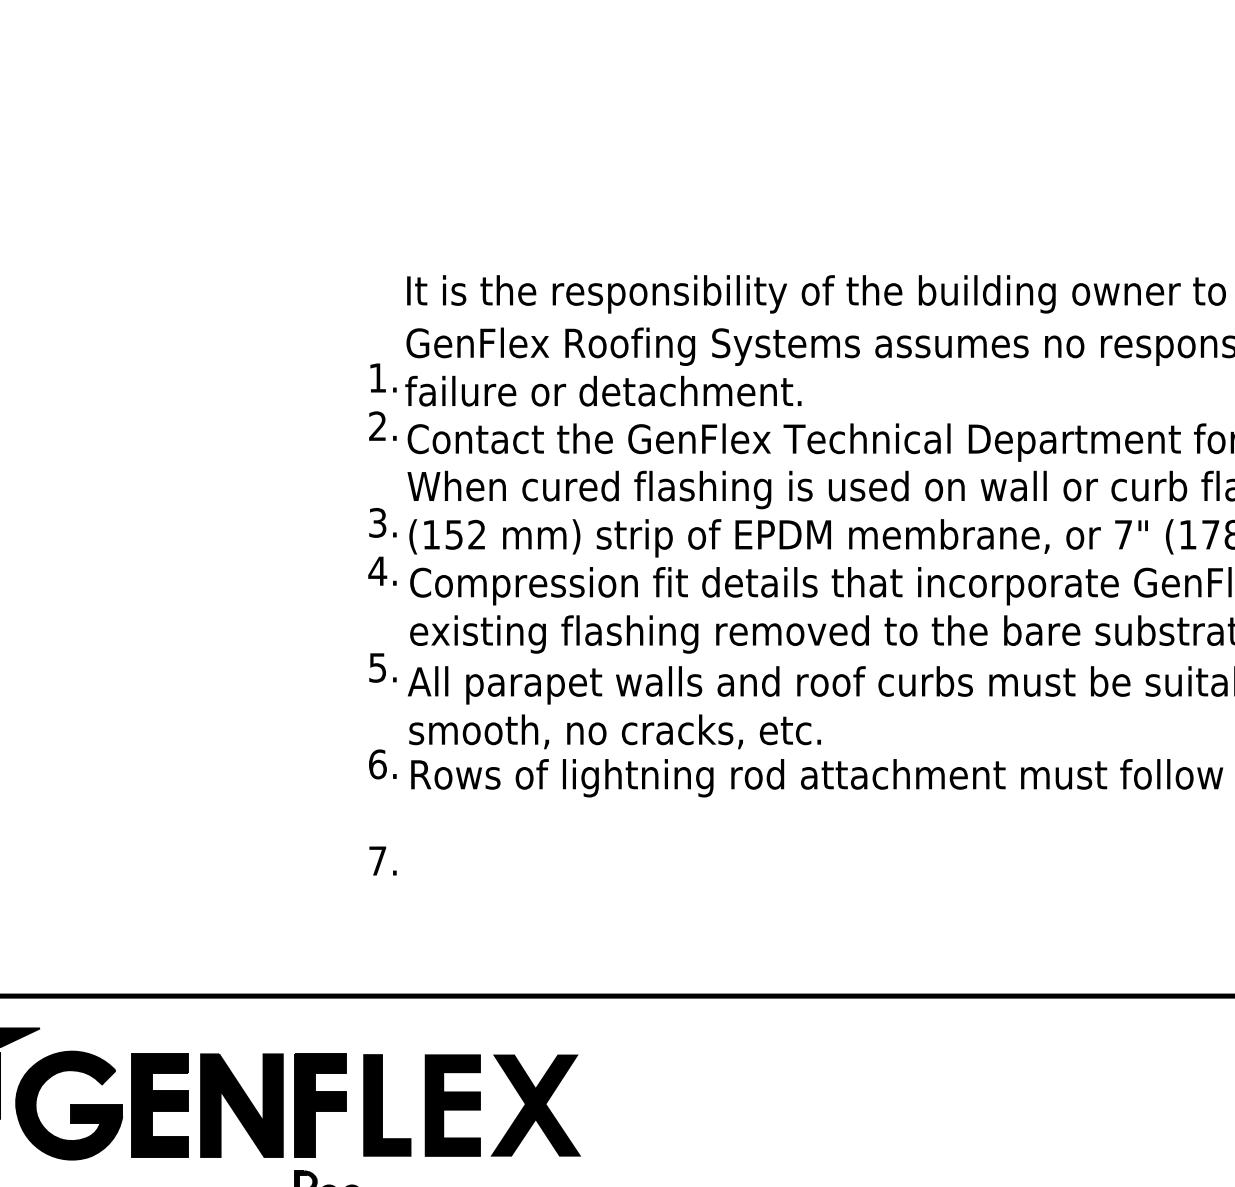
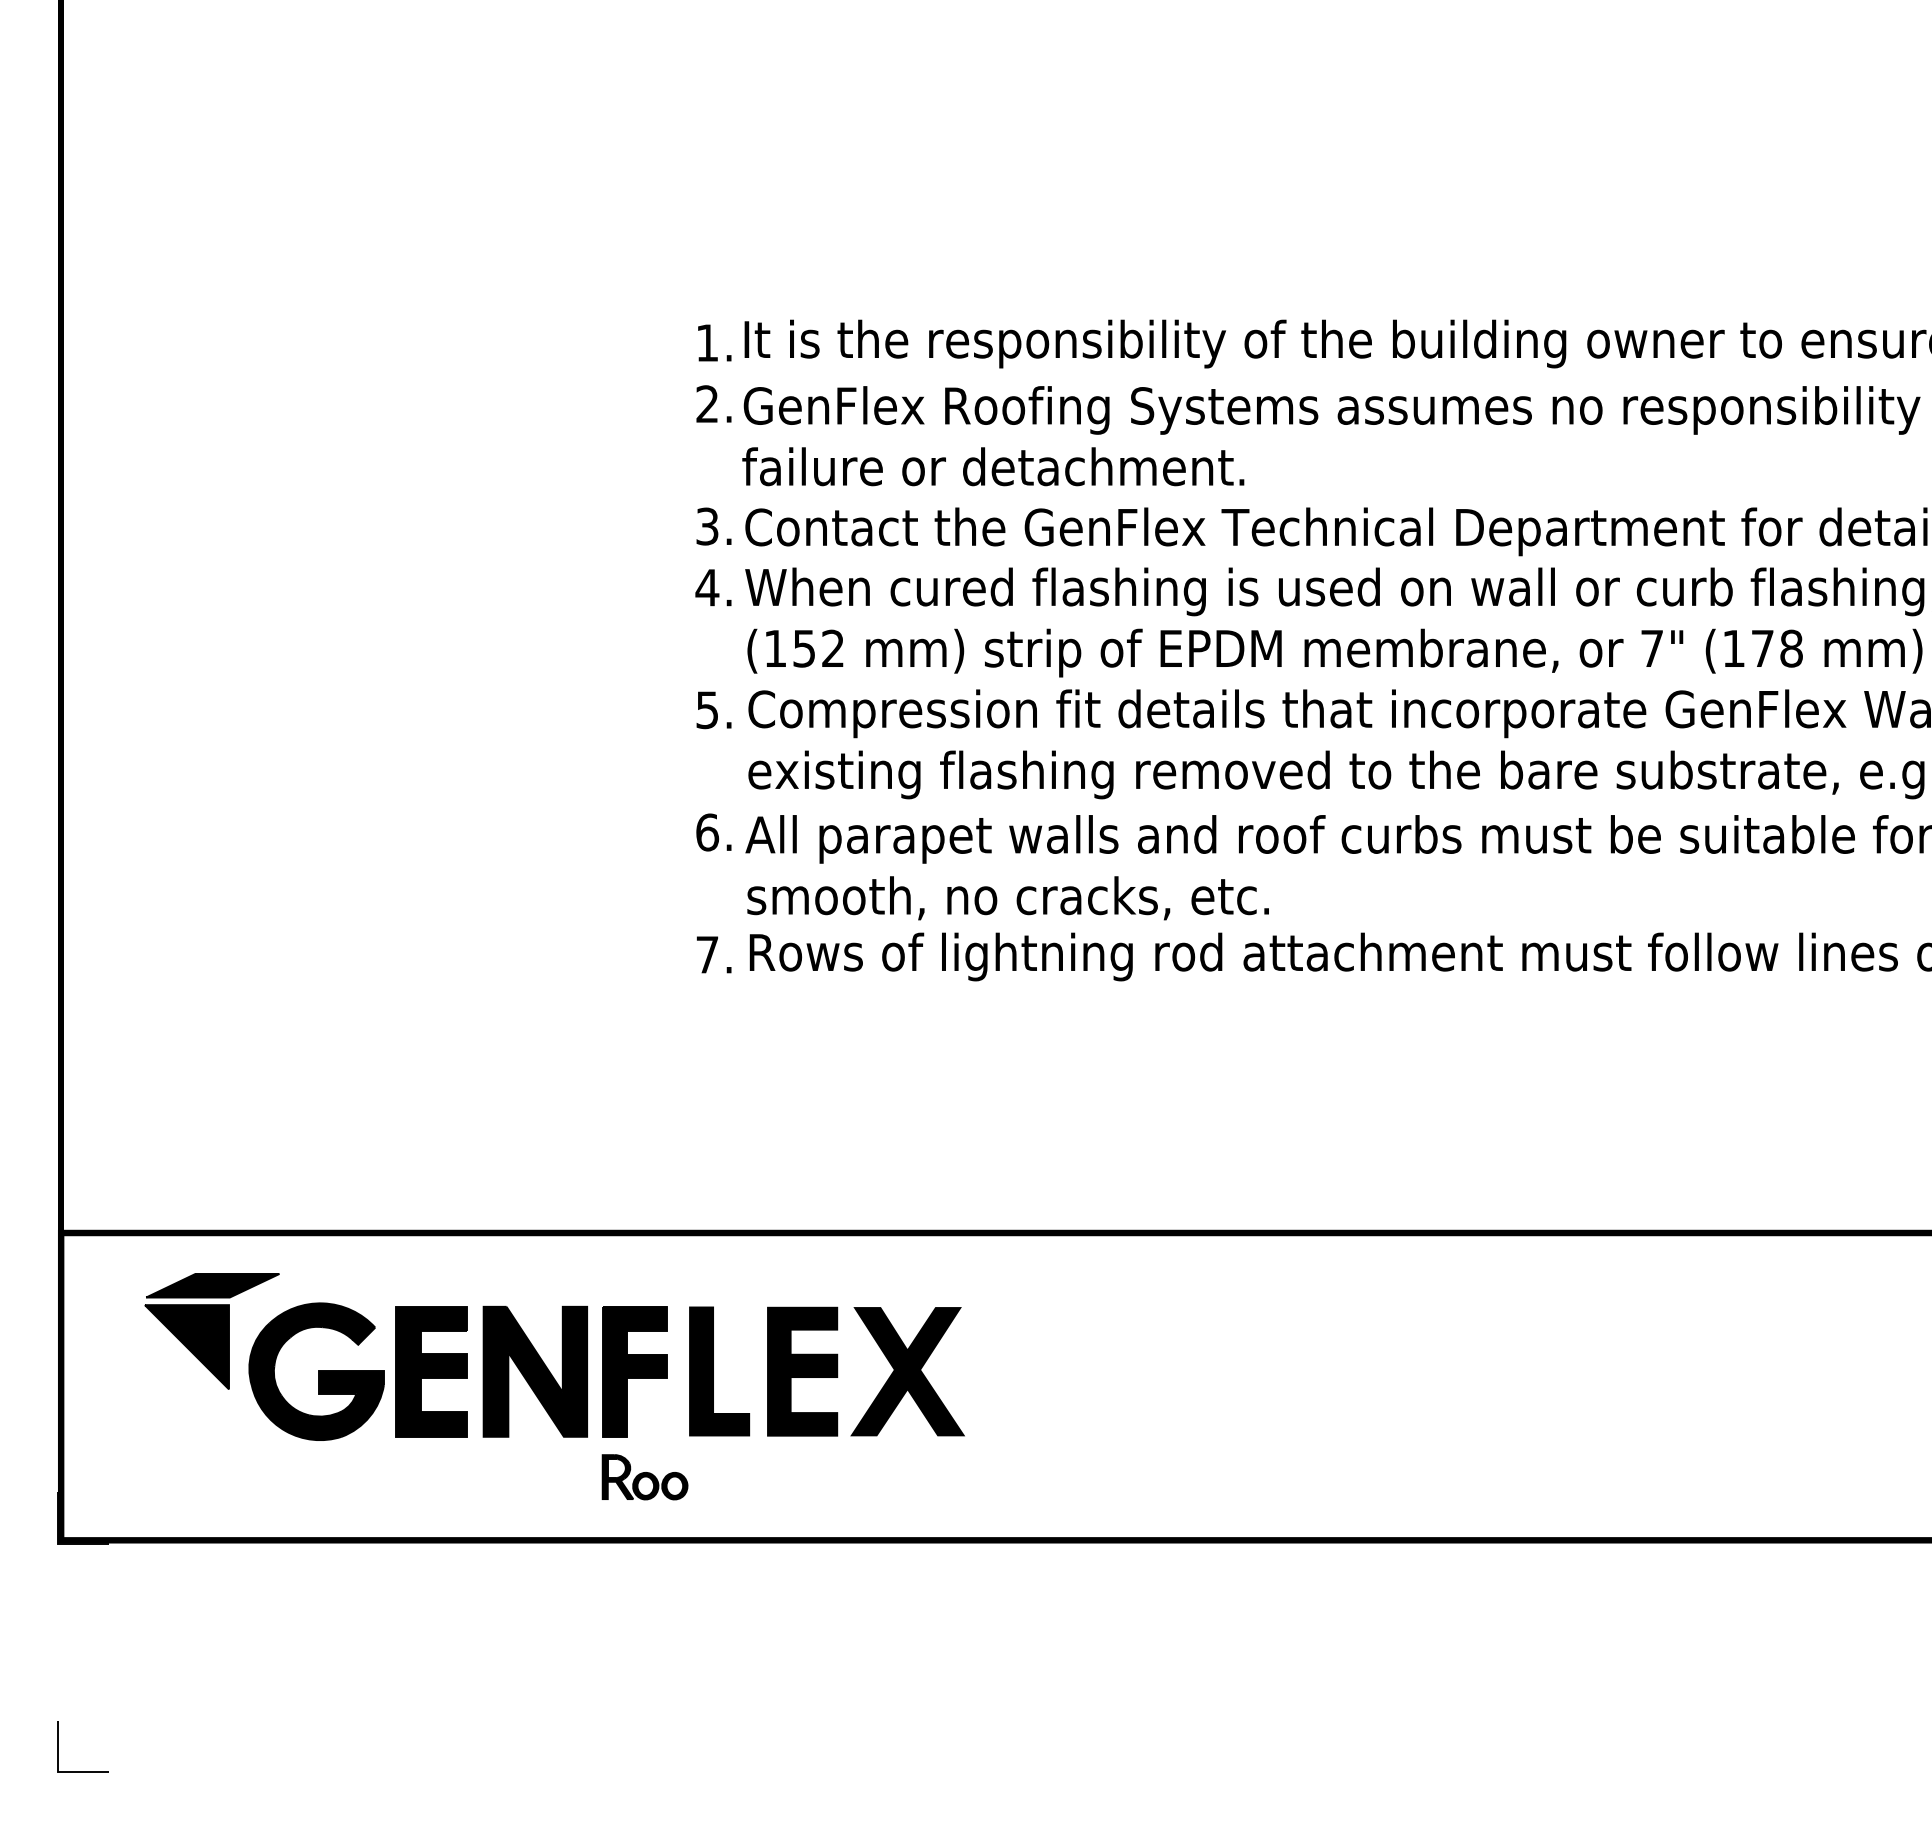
text: (382, 619) -> (713, 648), moved

